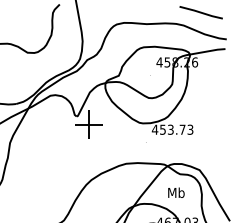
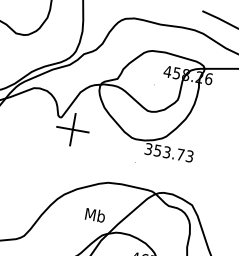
text: (154, 129) -> (148, 148), 453.73 -> 353.73
text: (176, 192) -> (95, 214), moved

